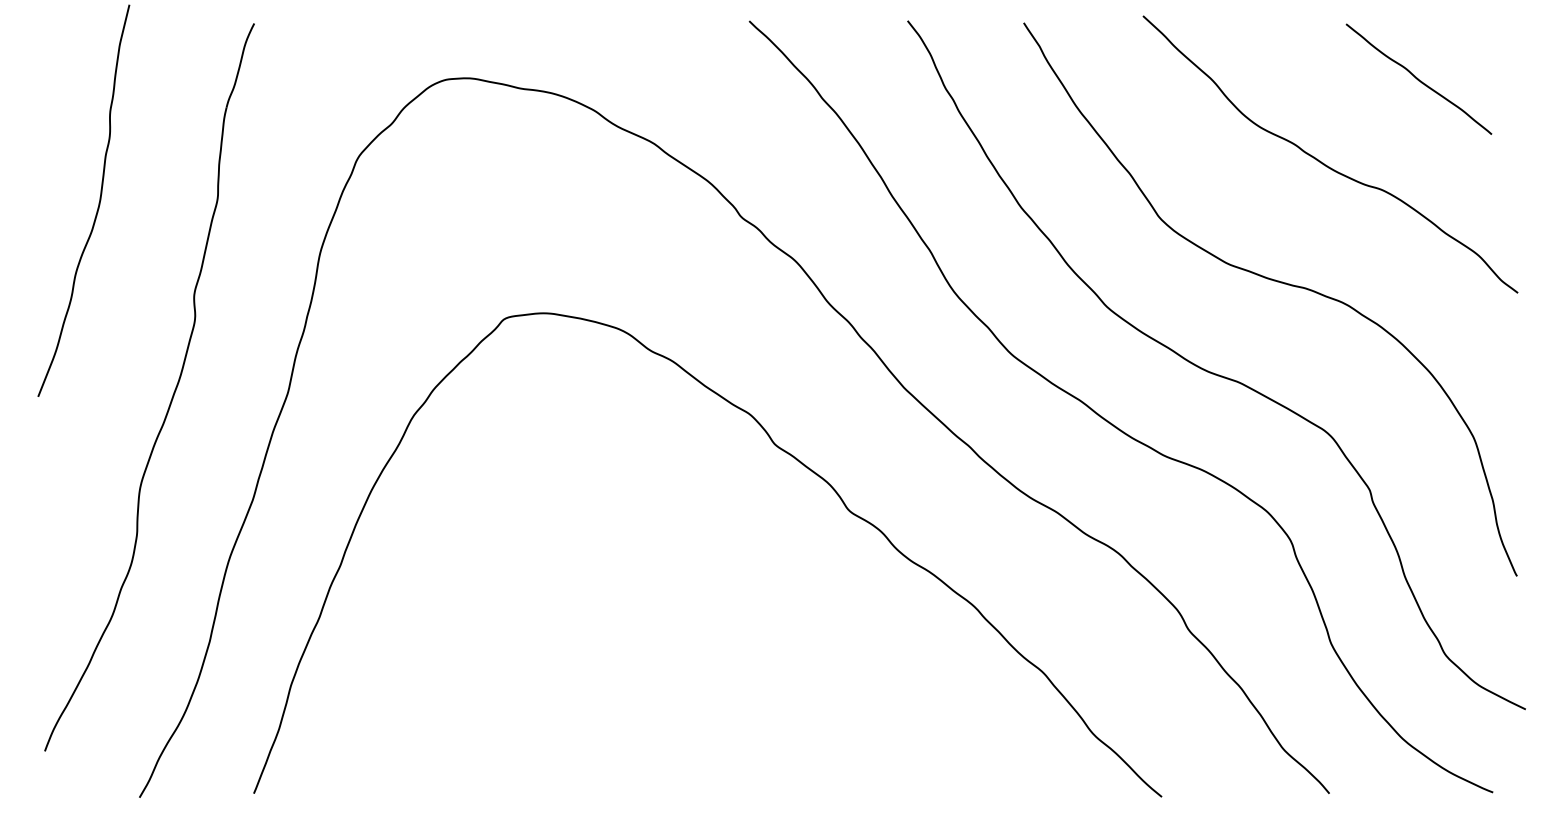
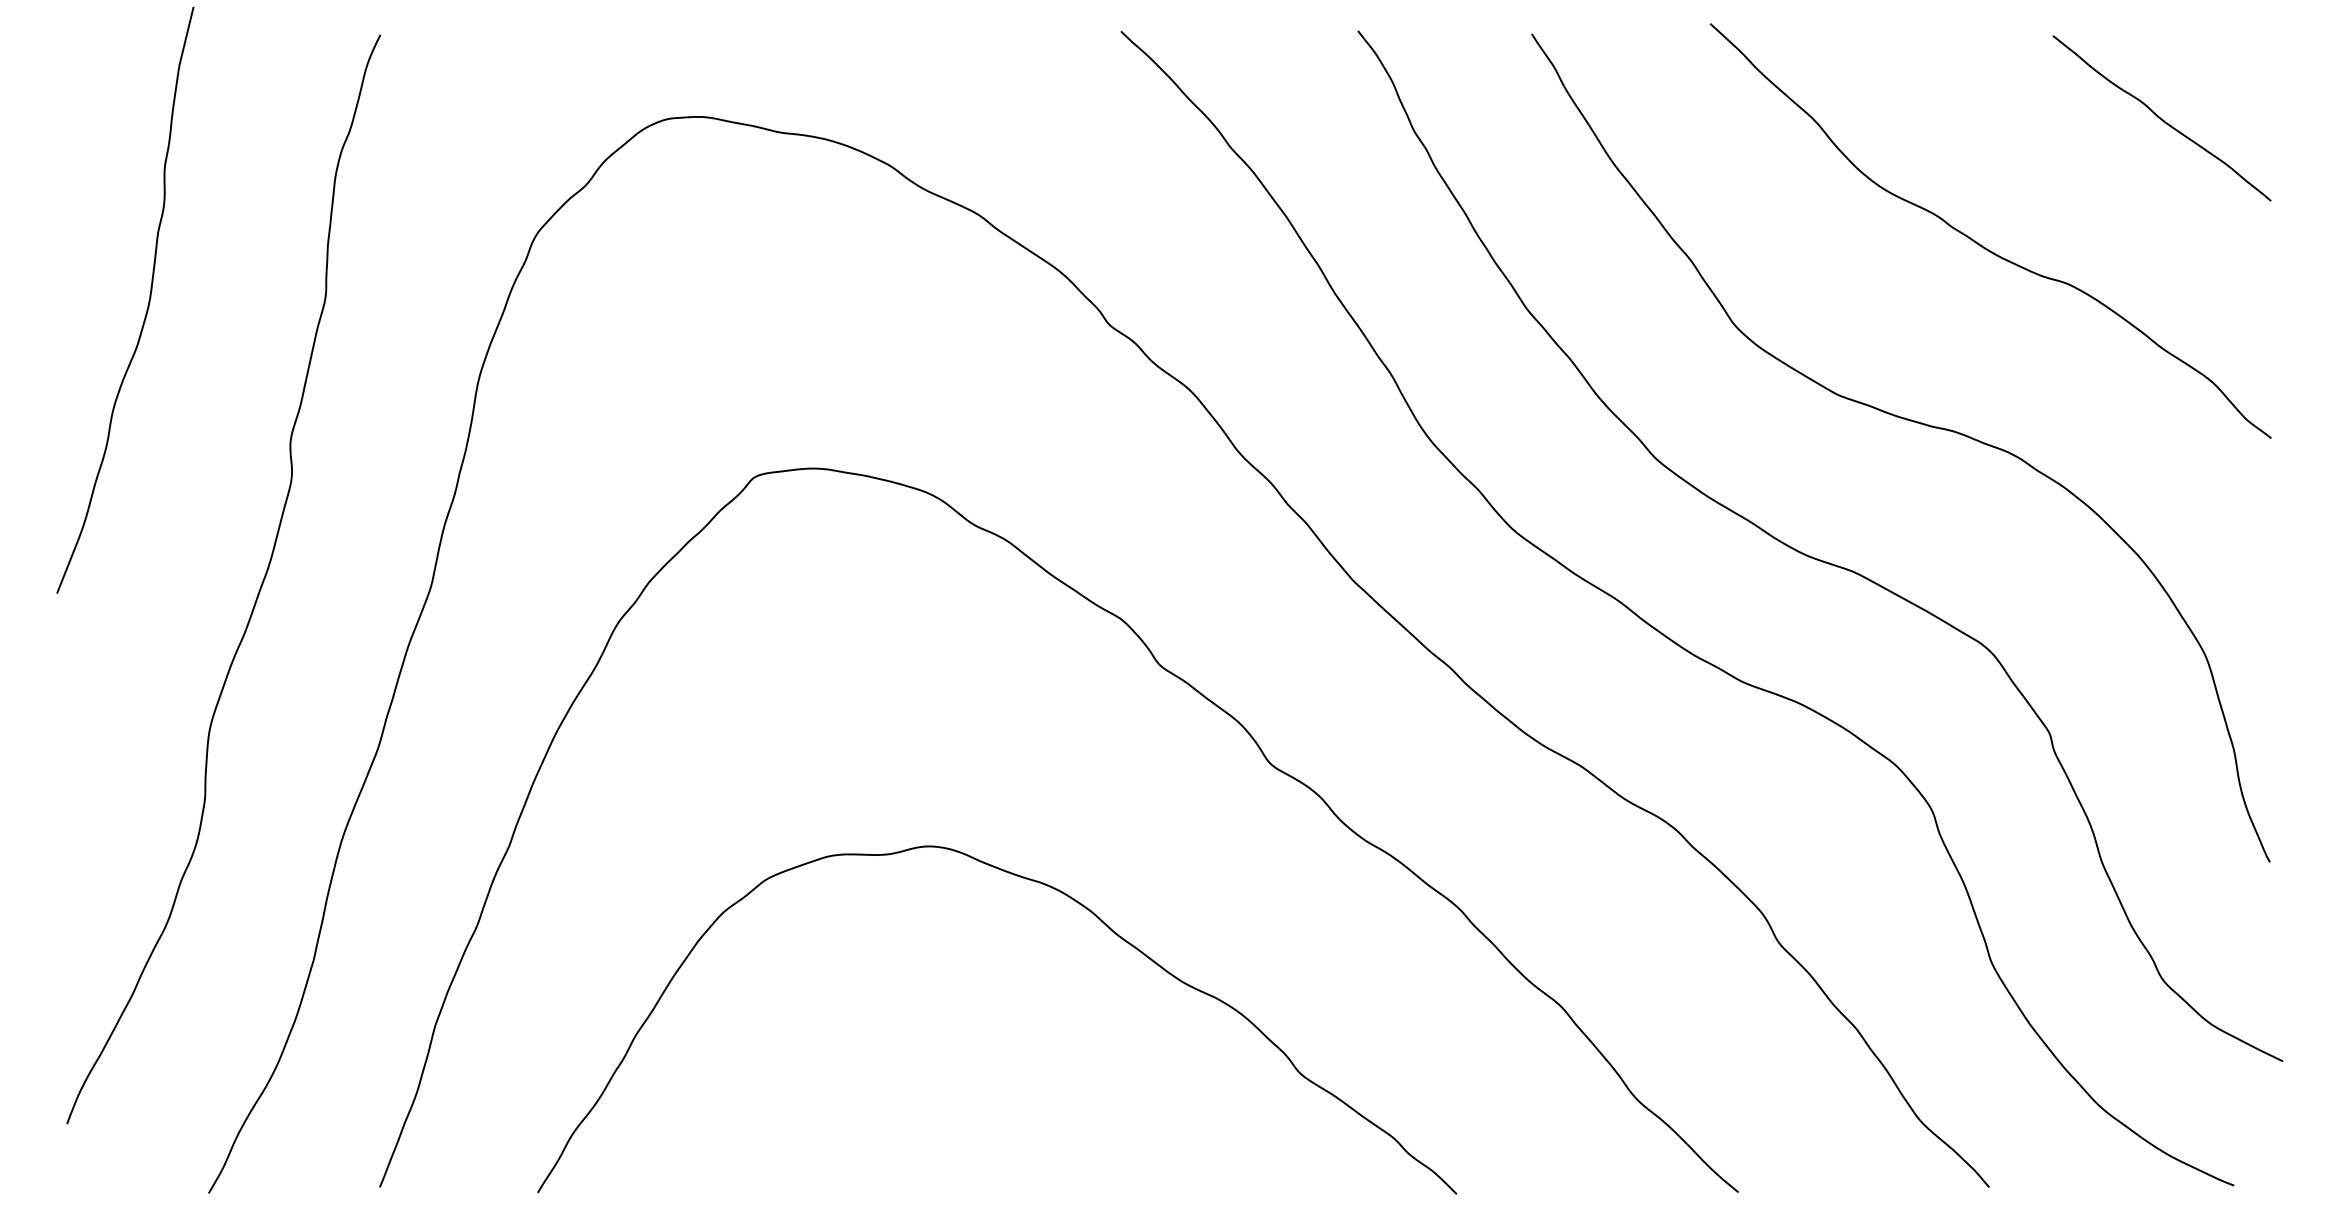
curve: (1418, 78) -> (2161, 117), moved
curve: (712, 599) -> (1066, 896), added

